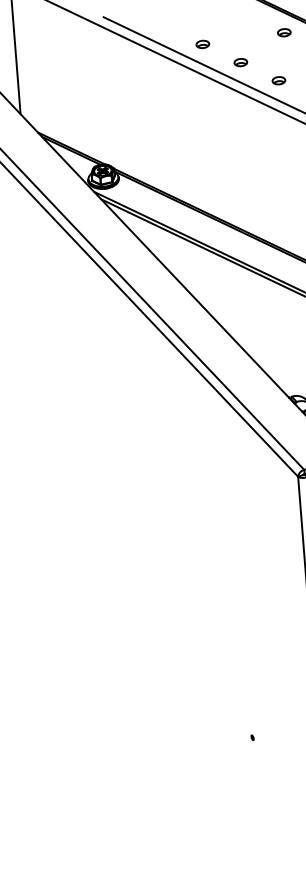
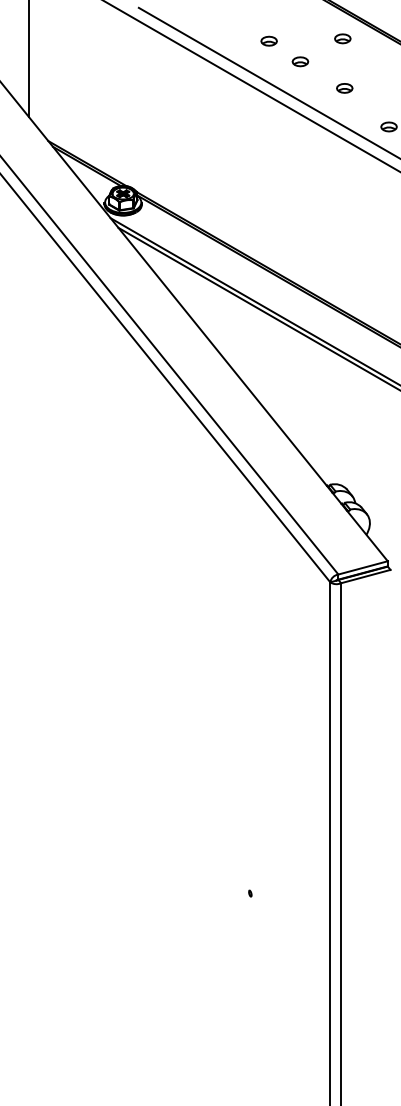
part: (284, 32) -> (342, 38), moved
part: (202, 43) -> (268, 40), moved
part: (240, 62) -> (300, 61), moved
part: (278, 80) -> (344, 88), moved

